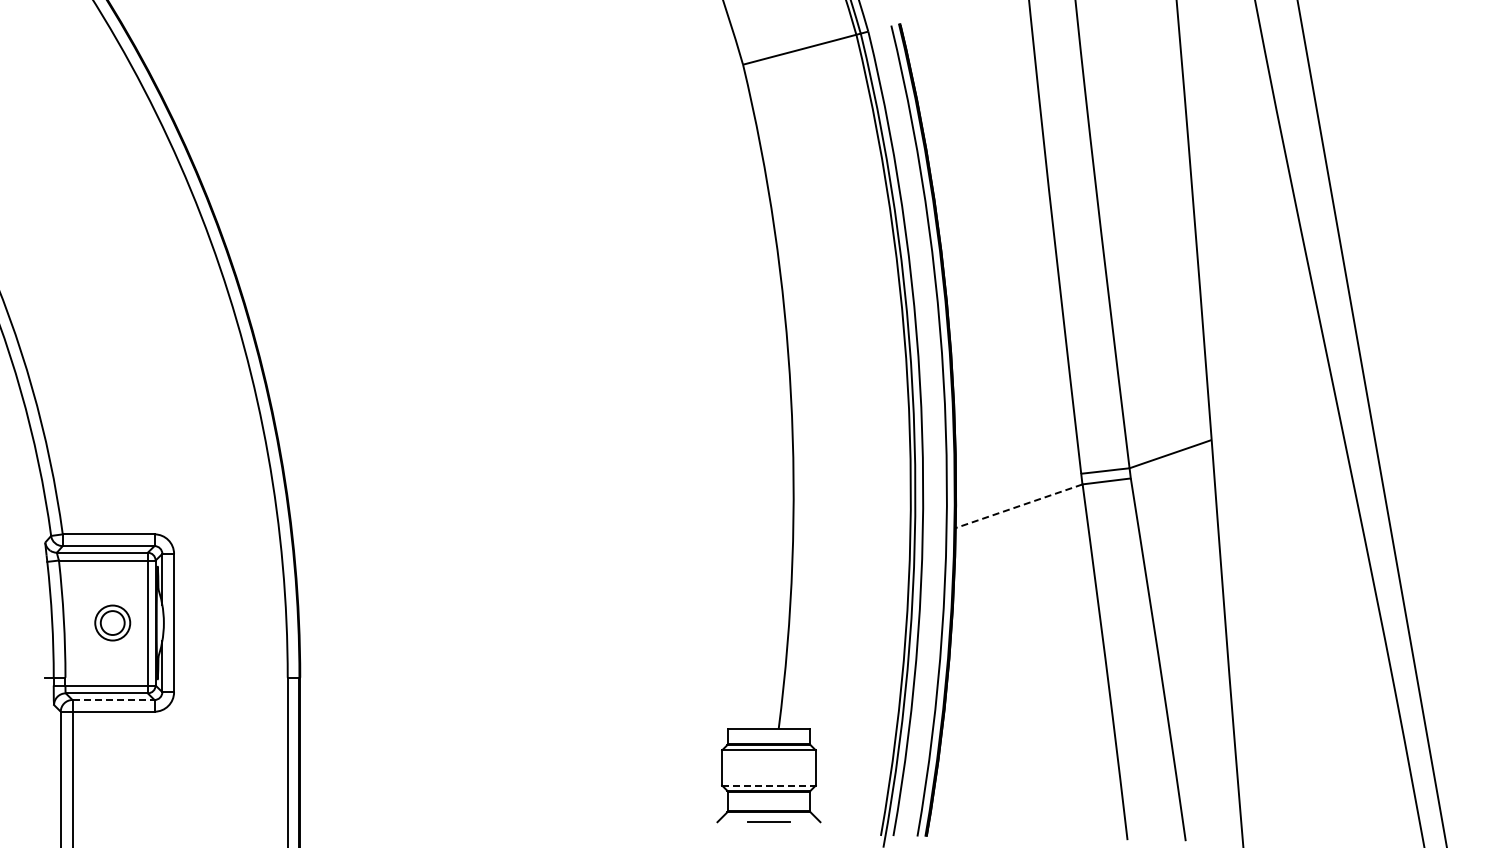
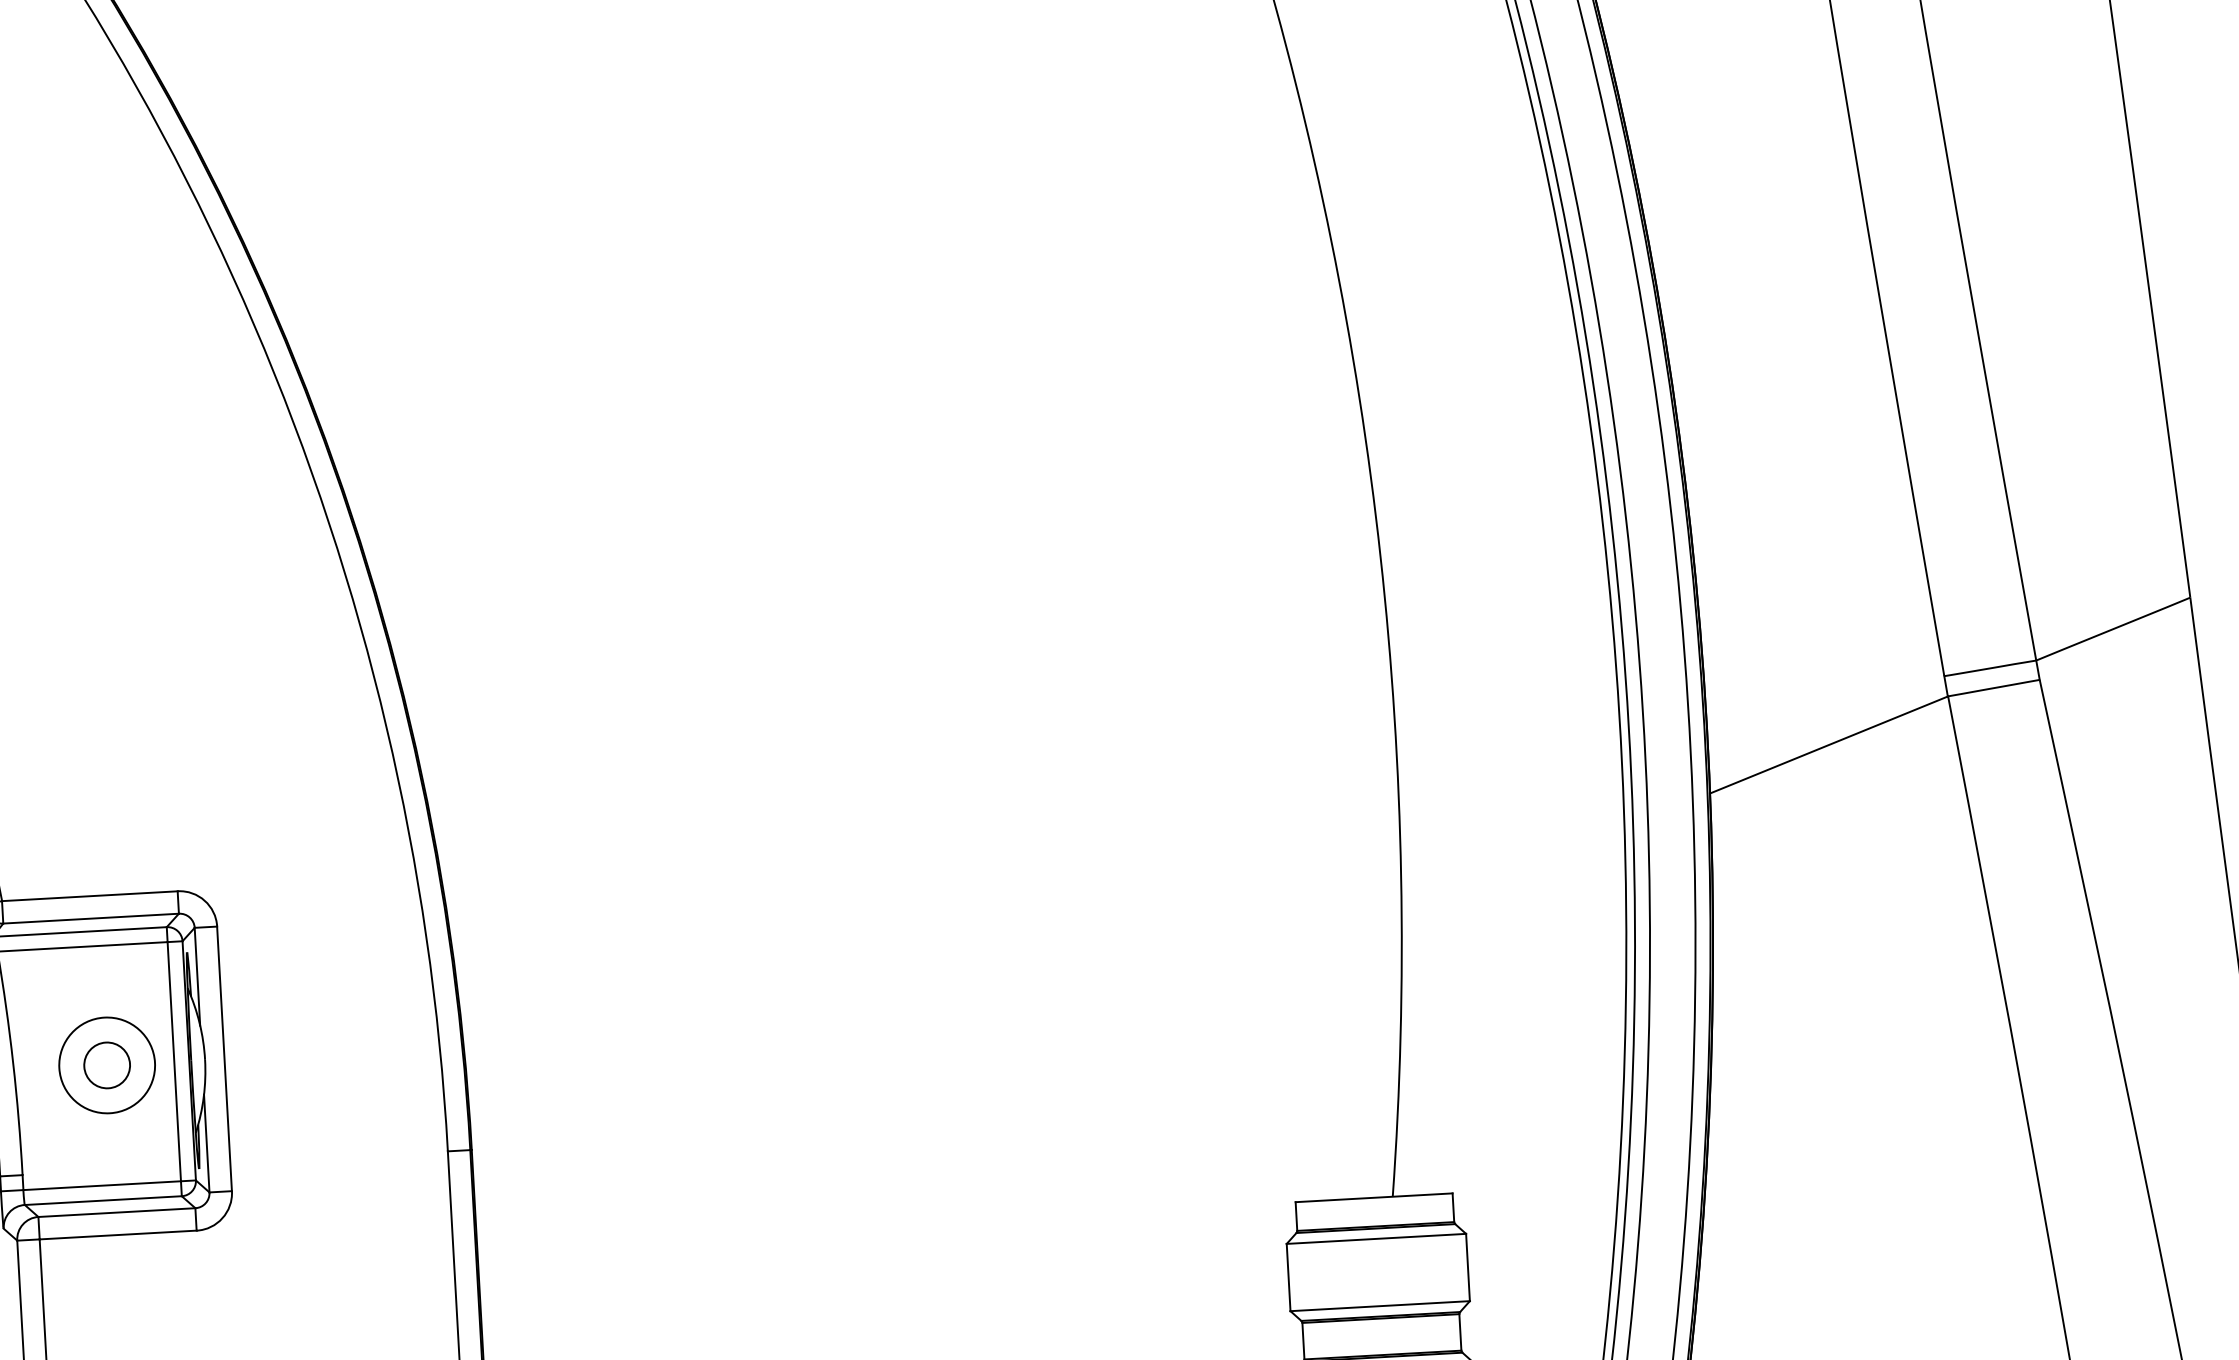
line: (1018, 506) -> (1827, 745), dashed -> solid
circle: (112, 623) -> (106, 1066), size x1.43
line: (114, 700) -> (118, 1213), dashed -> solid
line: (768, 785) -> (1379, 1306), dashed -> solid

